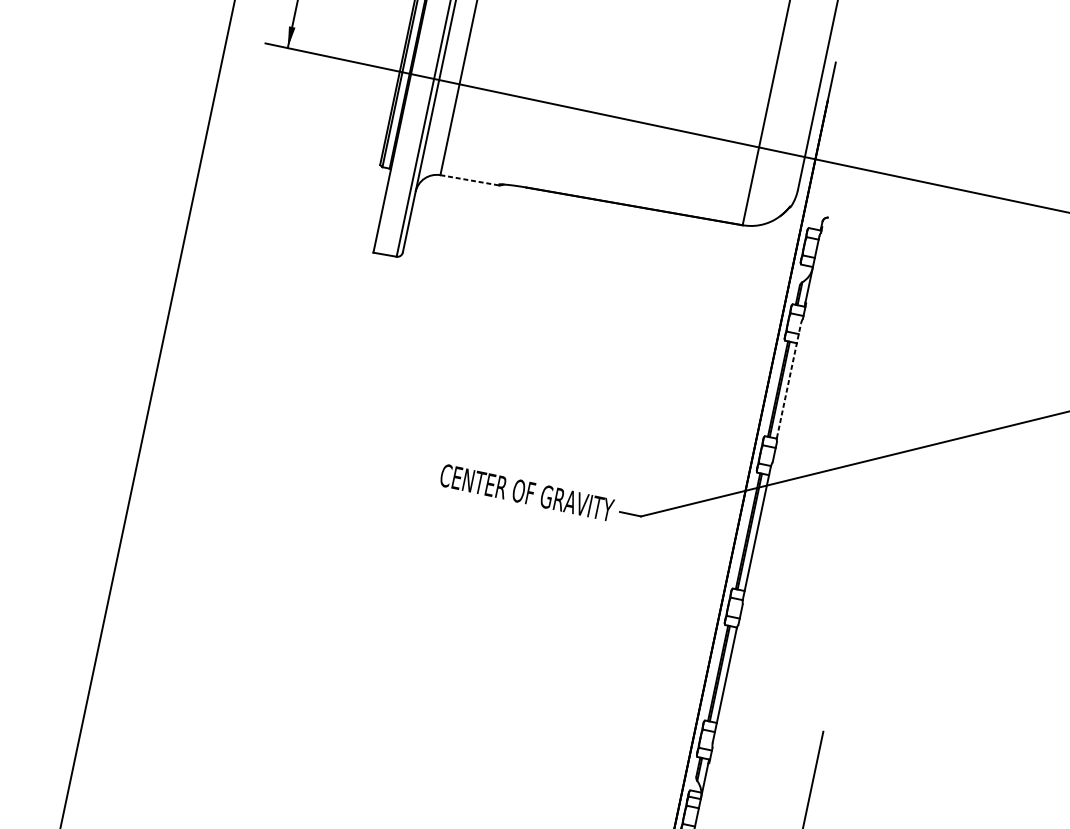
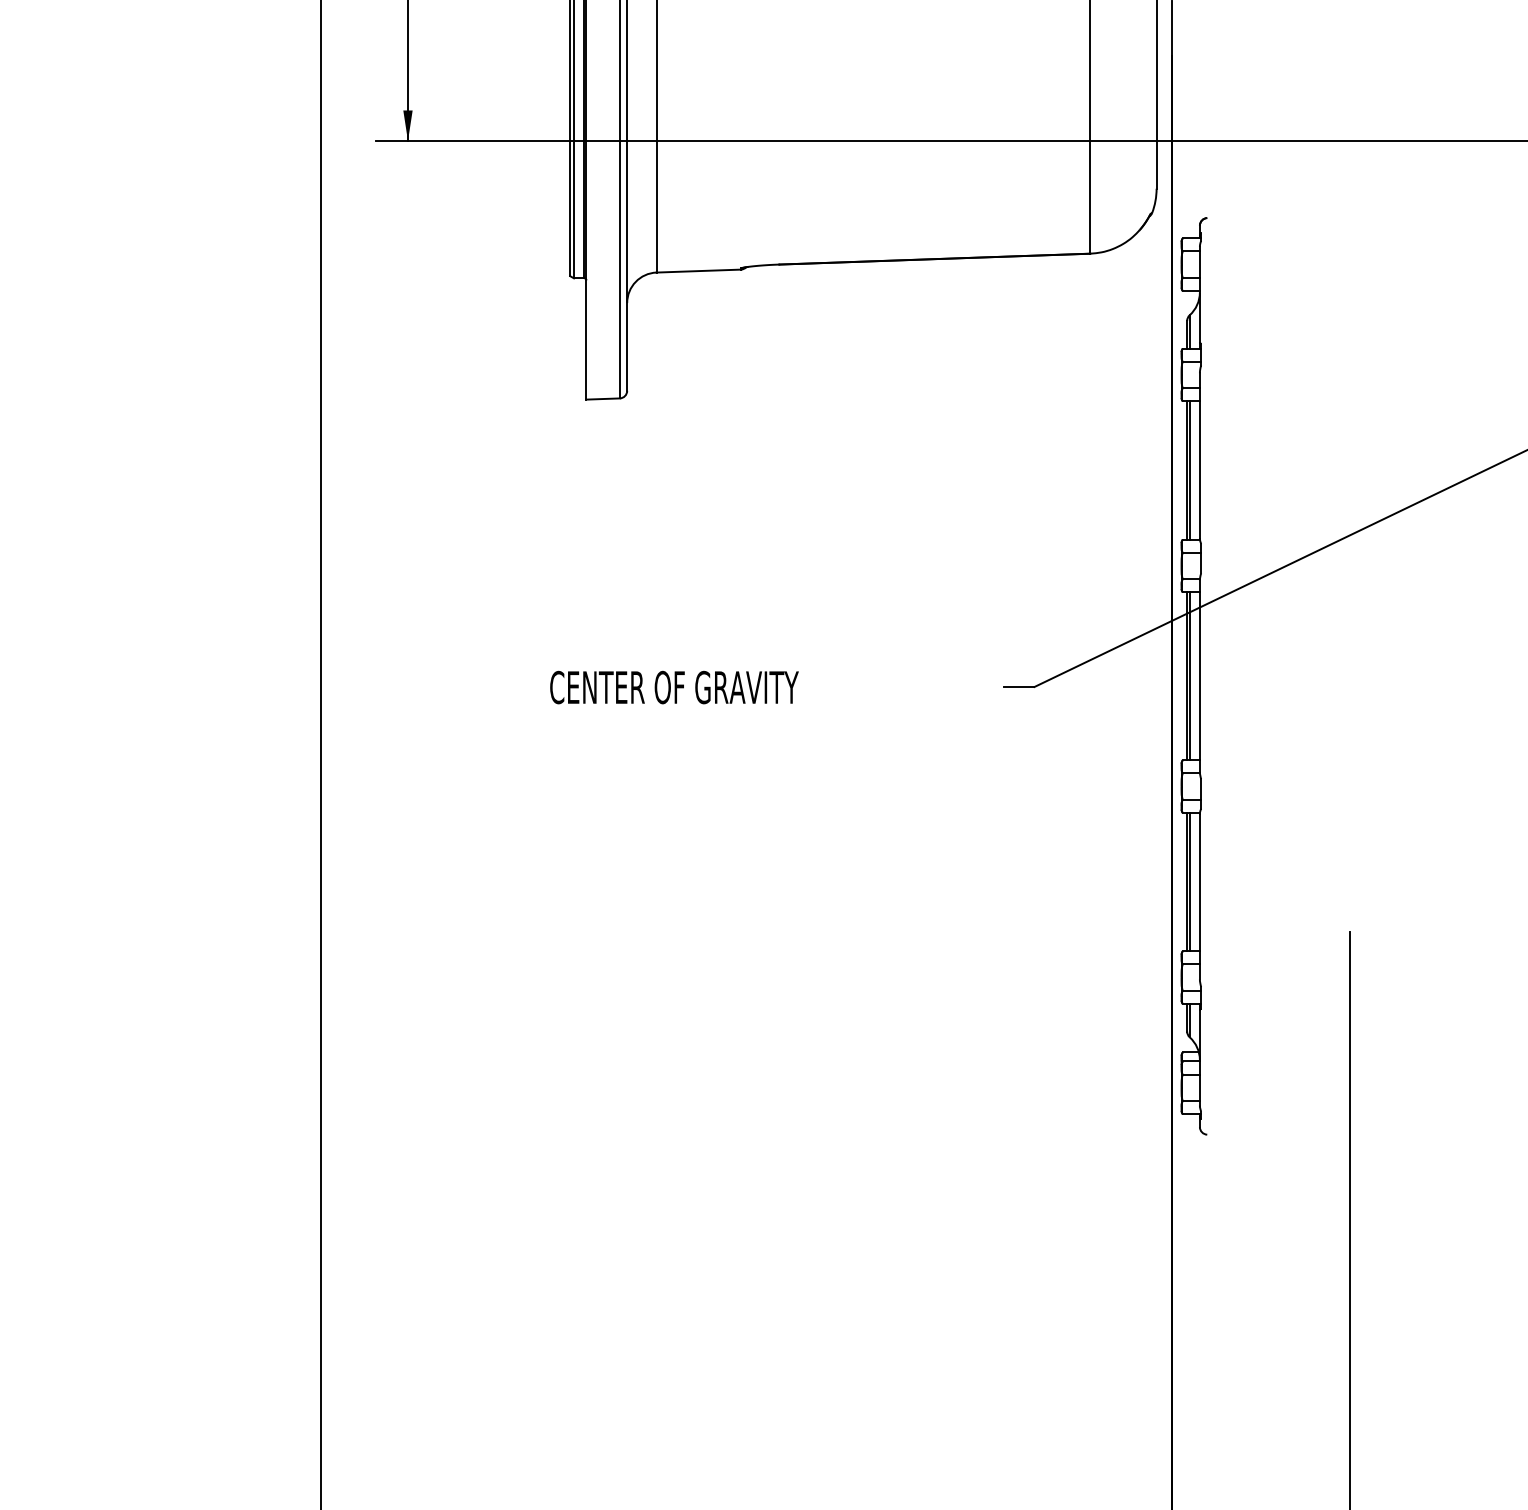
line: (470, 180) -> (699, 271), dashed -> solid
line: (788, 381) -> (1199, 456), dashed -> solid
text: (527, 492) -> (674, 687), moved

